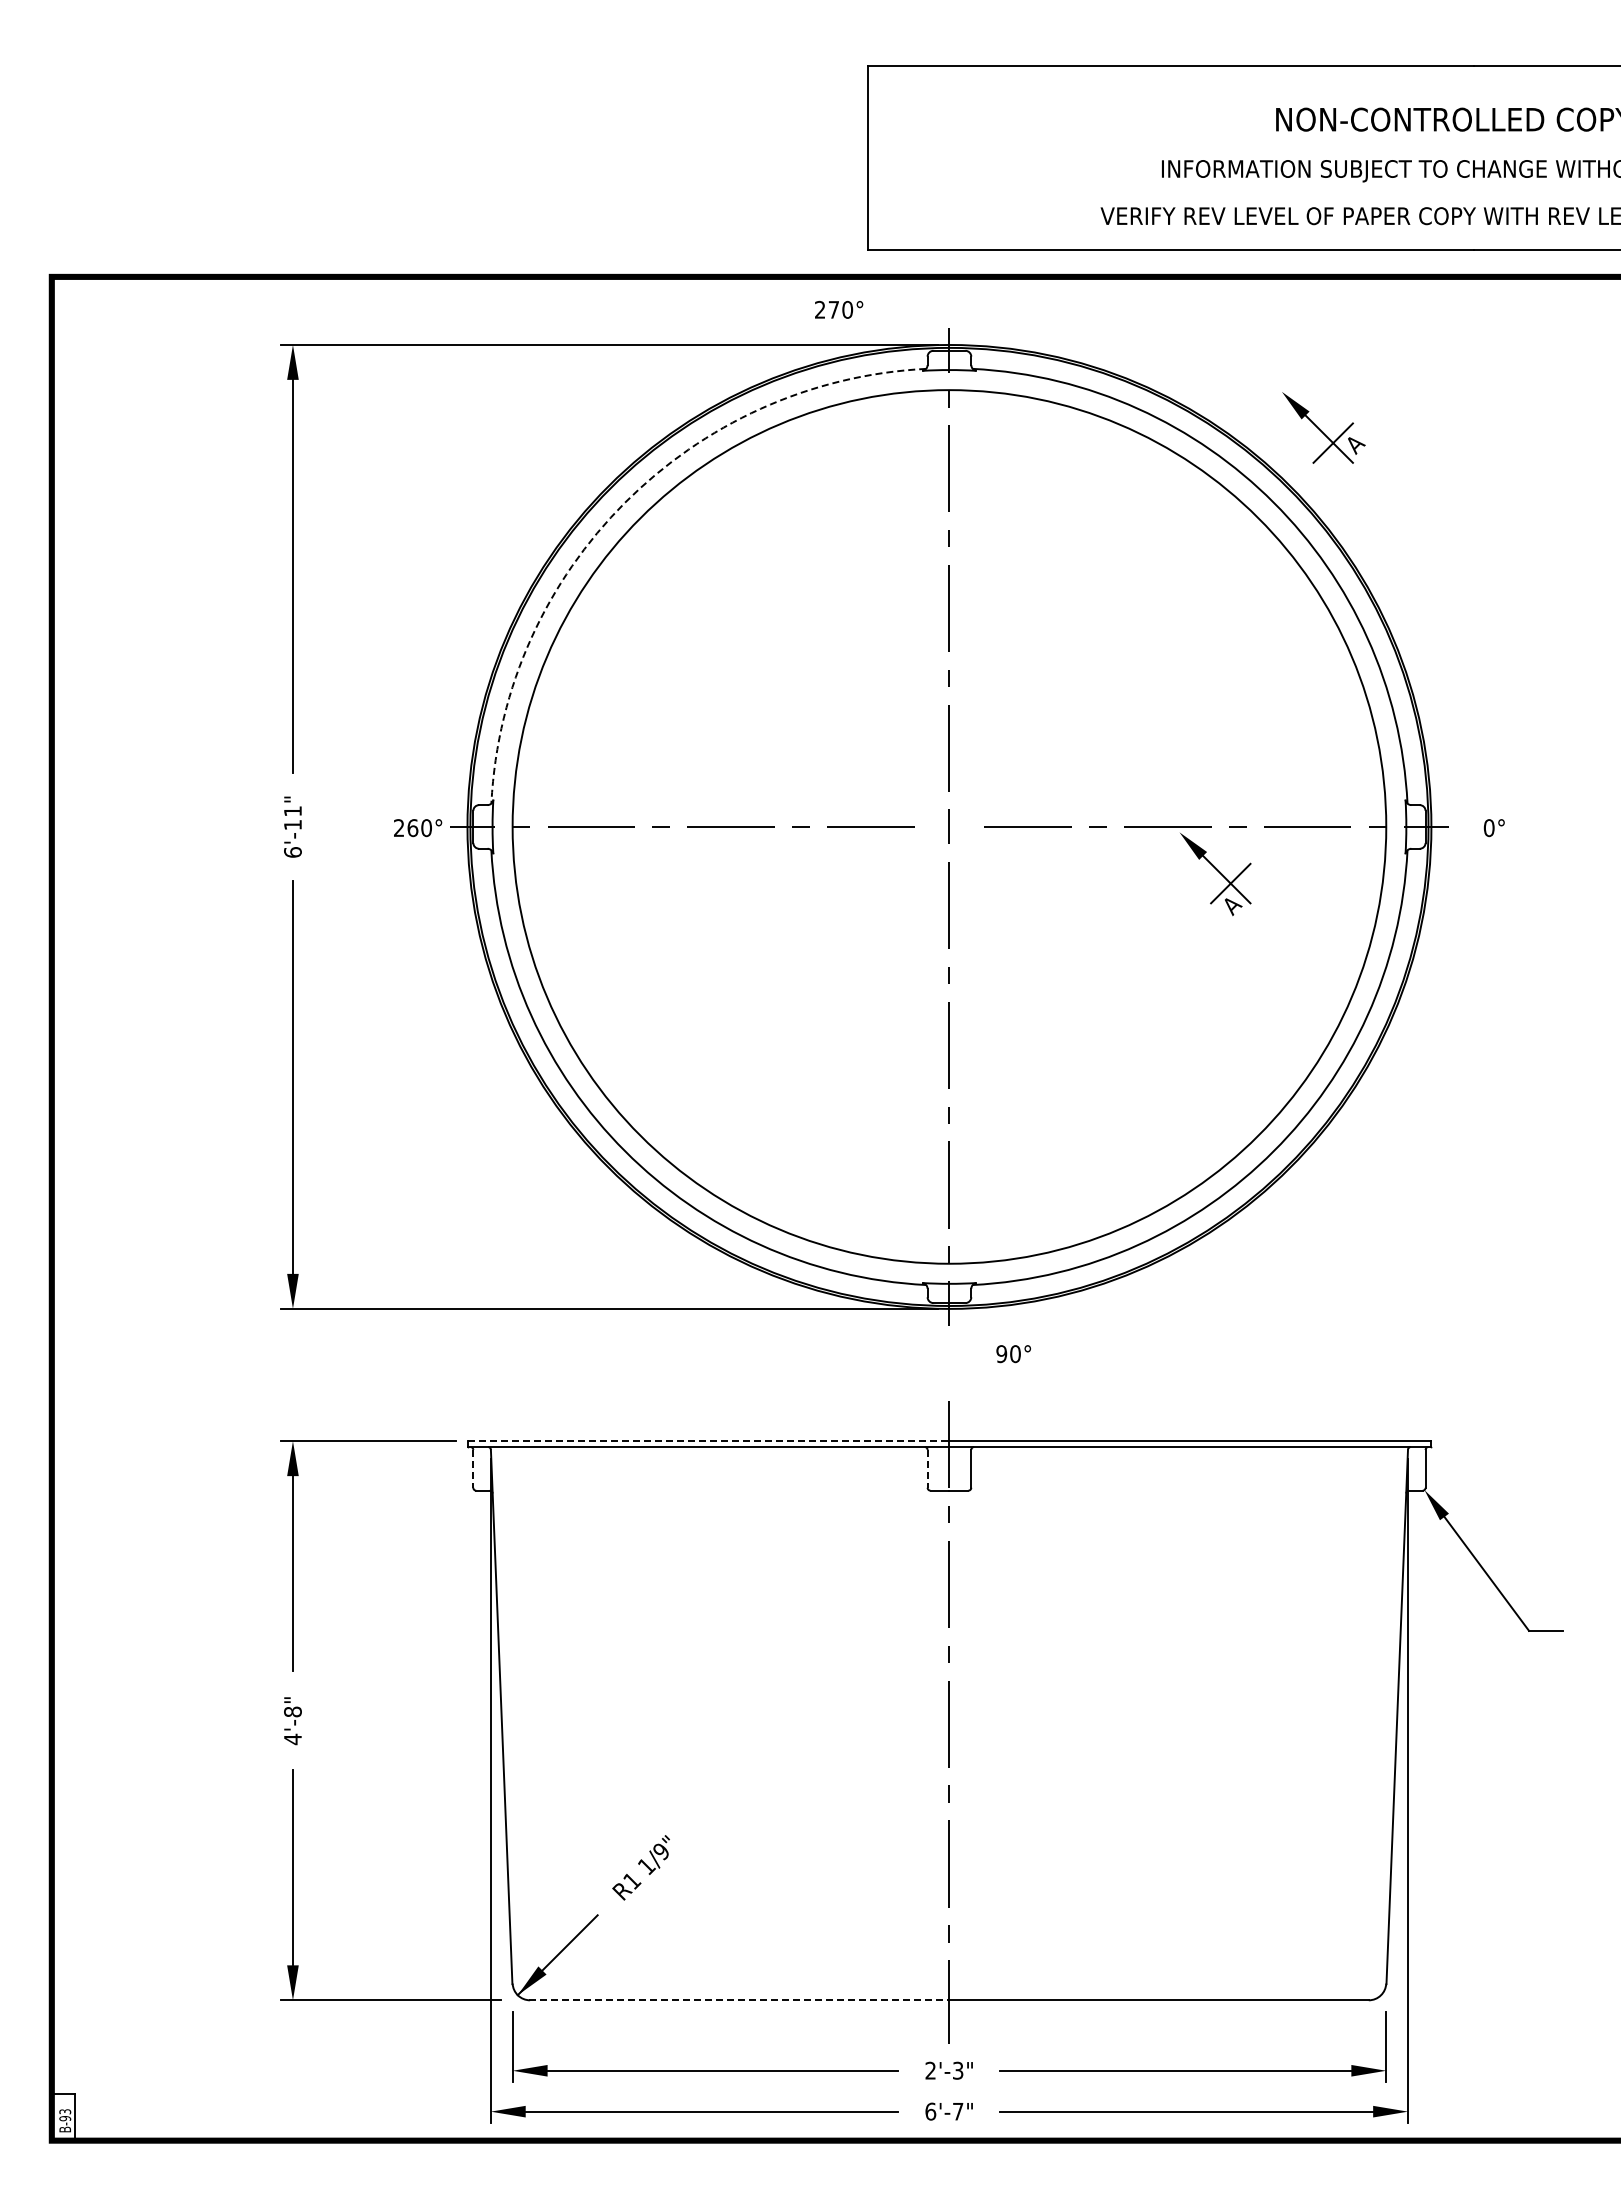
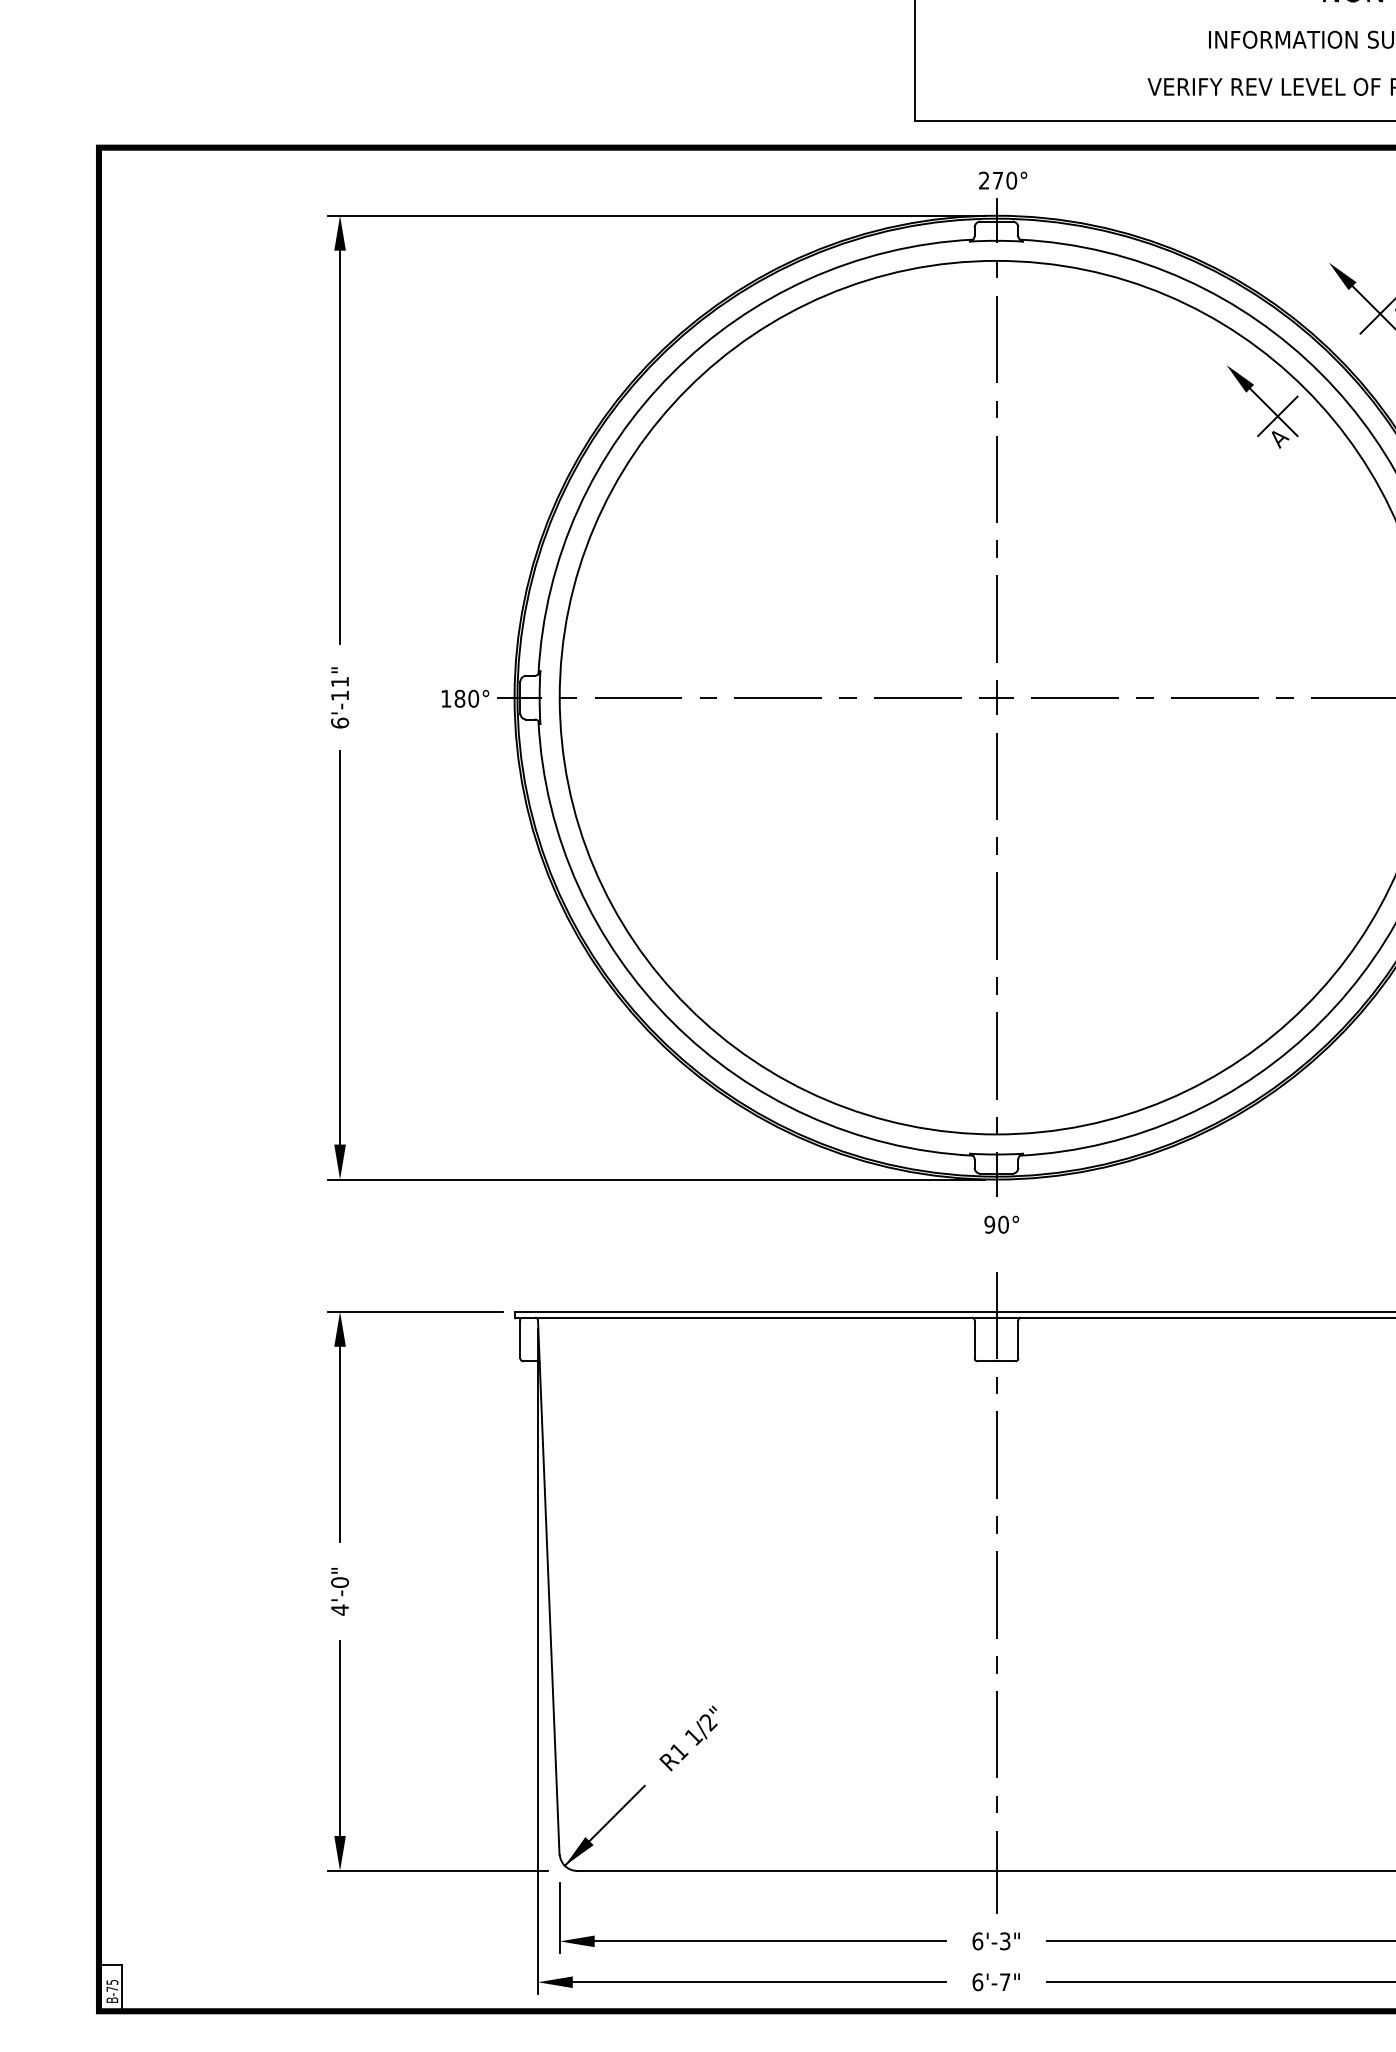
text: (839, 309) -> (1003, 180), moved
arc: (625, 502) -> (672, 373), dashed -> solid
line: (948, 826) -> (995, 697), added
text: (406, 827) -> (453, 698), 260° -> 180°
part: (1215, 874) -> (1262, 407), moved
text: (1013, 1354) -> (1001, 1225), moved
line: (708, 1441) -> (755, 1312), dashed -> solid
line: (473, 1468) -> (520, 1339), dashed -> solid
line: (927, 1468) -> (974, 1339), dashed -> solid
text: (292, 1711) -> (339, 1582), 4'-8" -> 4'-0"
text: (661, 1852) -> (708, 1723), 1/9" -> 1/2"
line: (739, 2000) -> (786, 1871), dashed -> solid
text: (930, 2070) -> (977, 1941), 2'-3" -> 6'-3"
text: (65, 2115) -> (112, 1986), B-93 -> B-75

